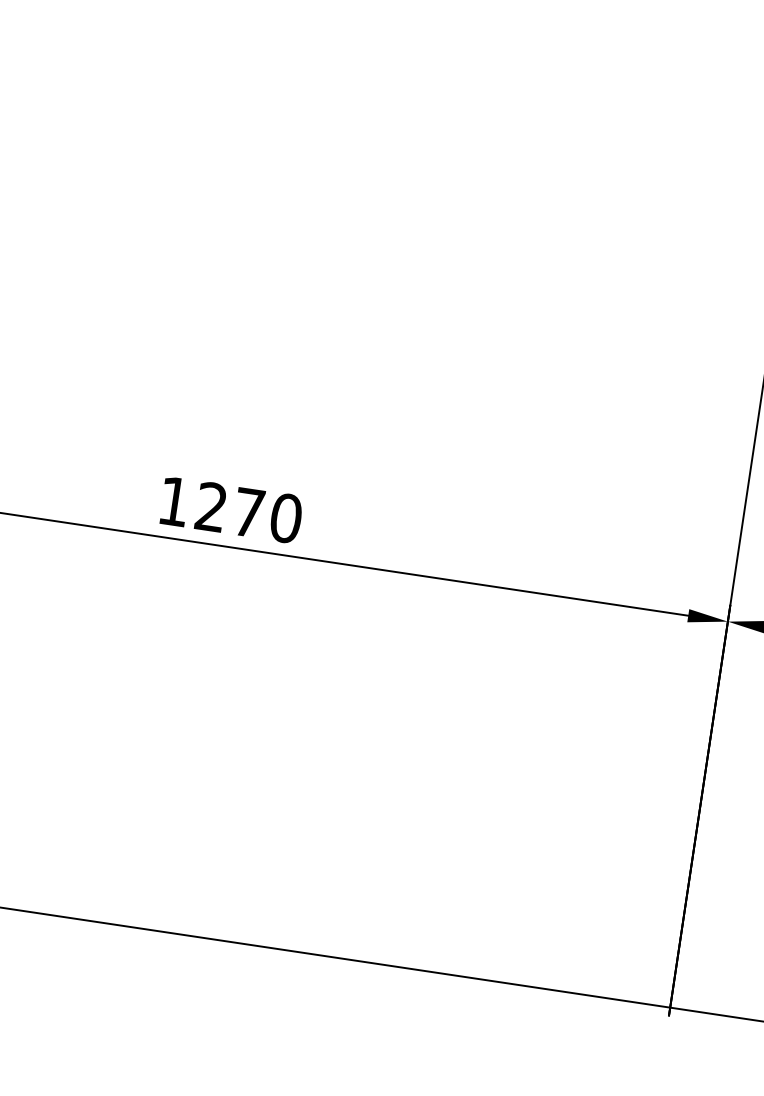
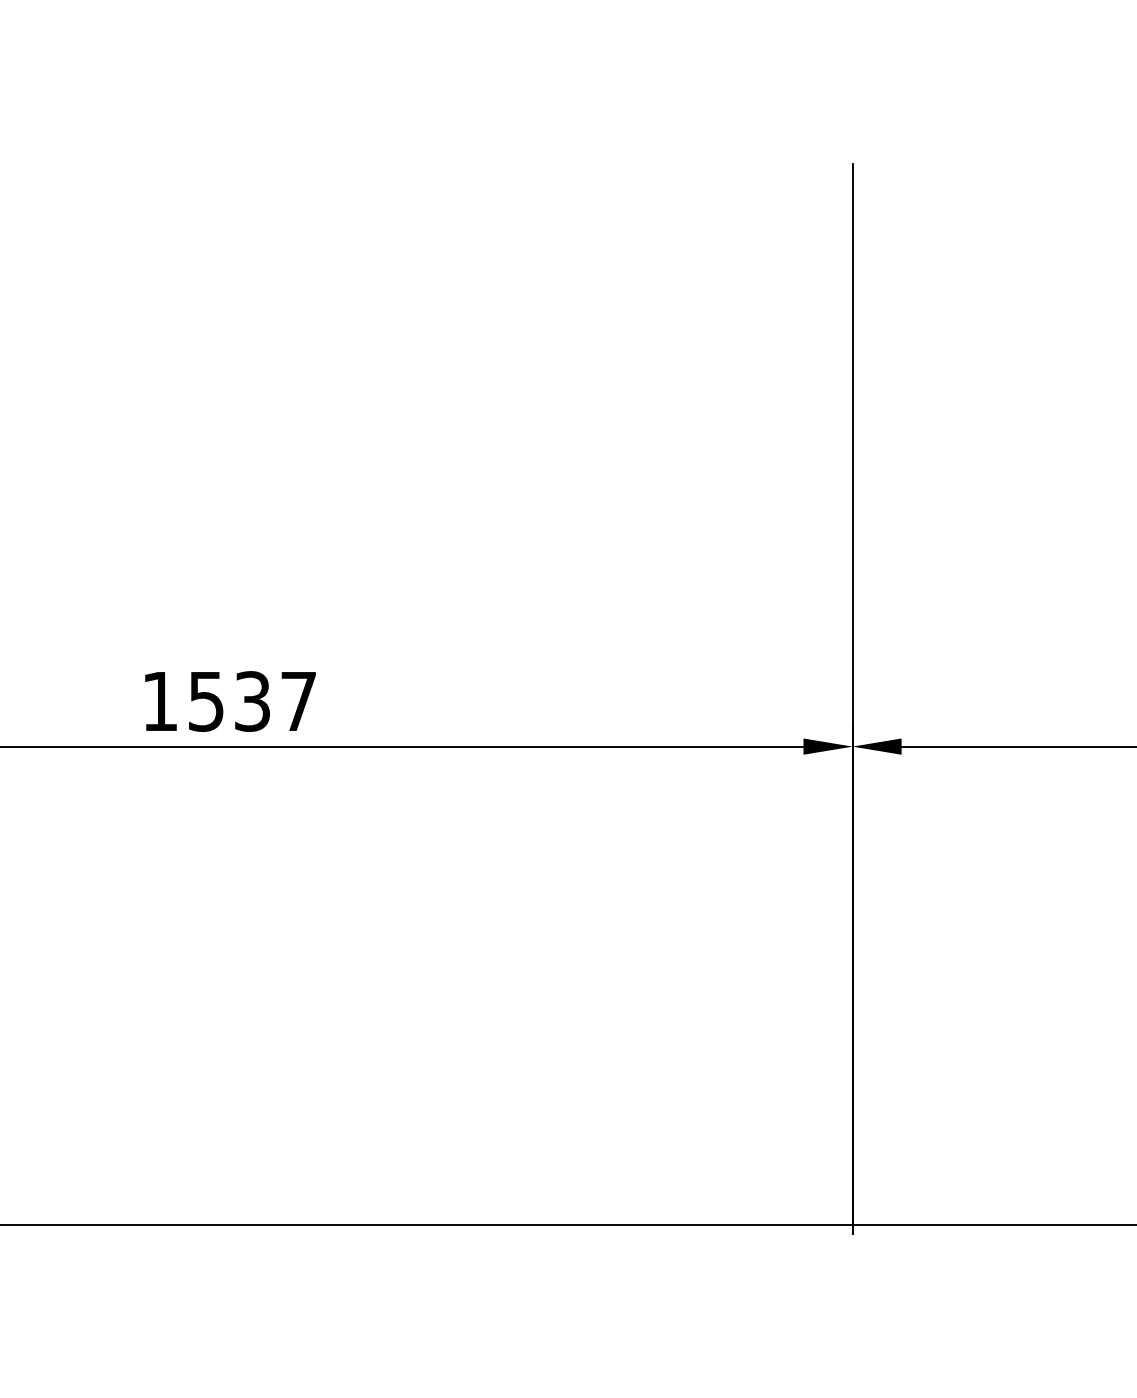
text: (248, 512) -> (252, 701), 1270 -> 1537

